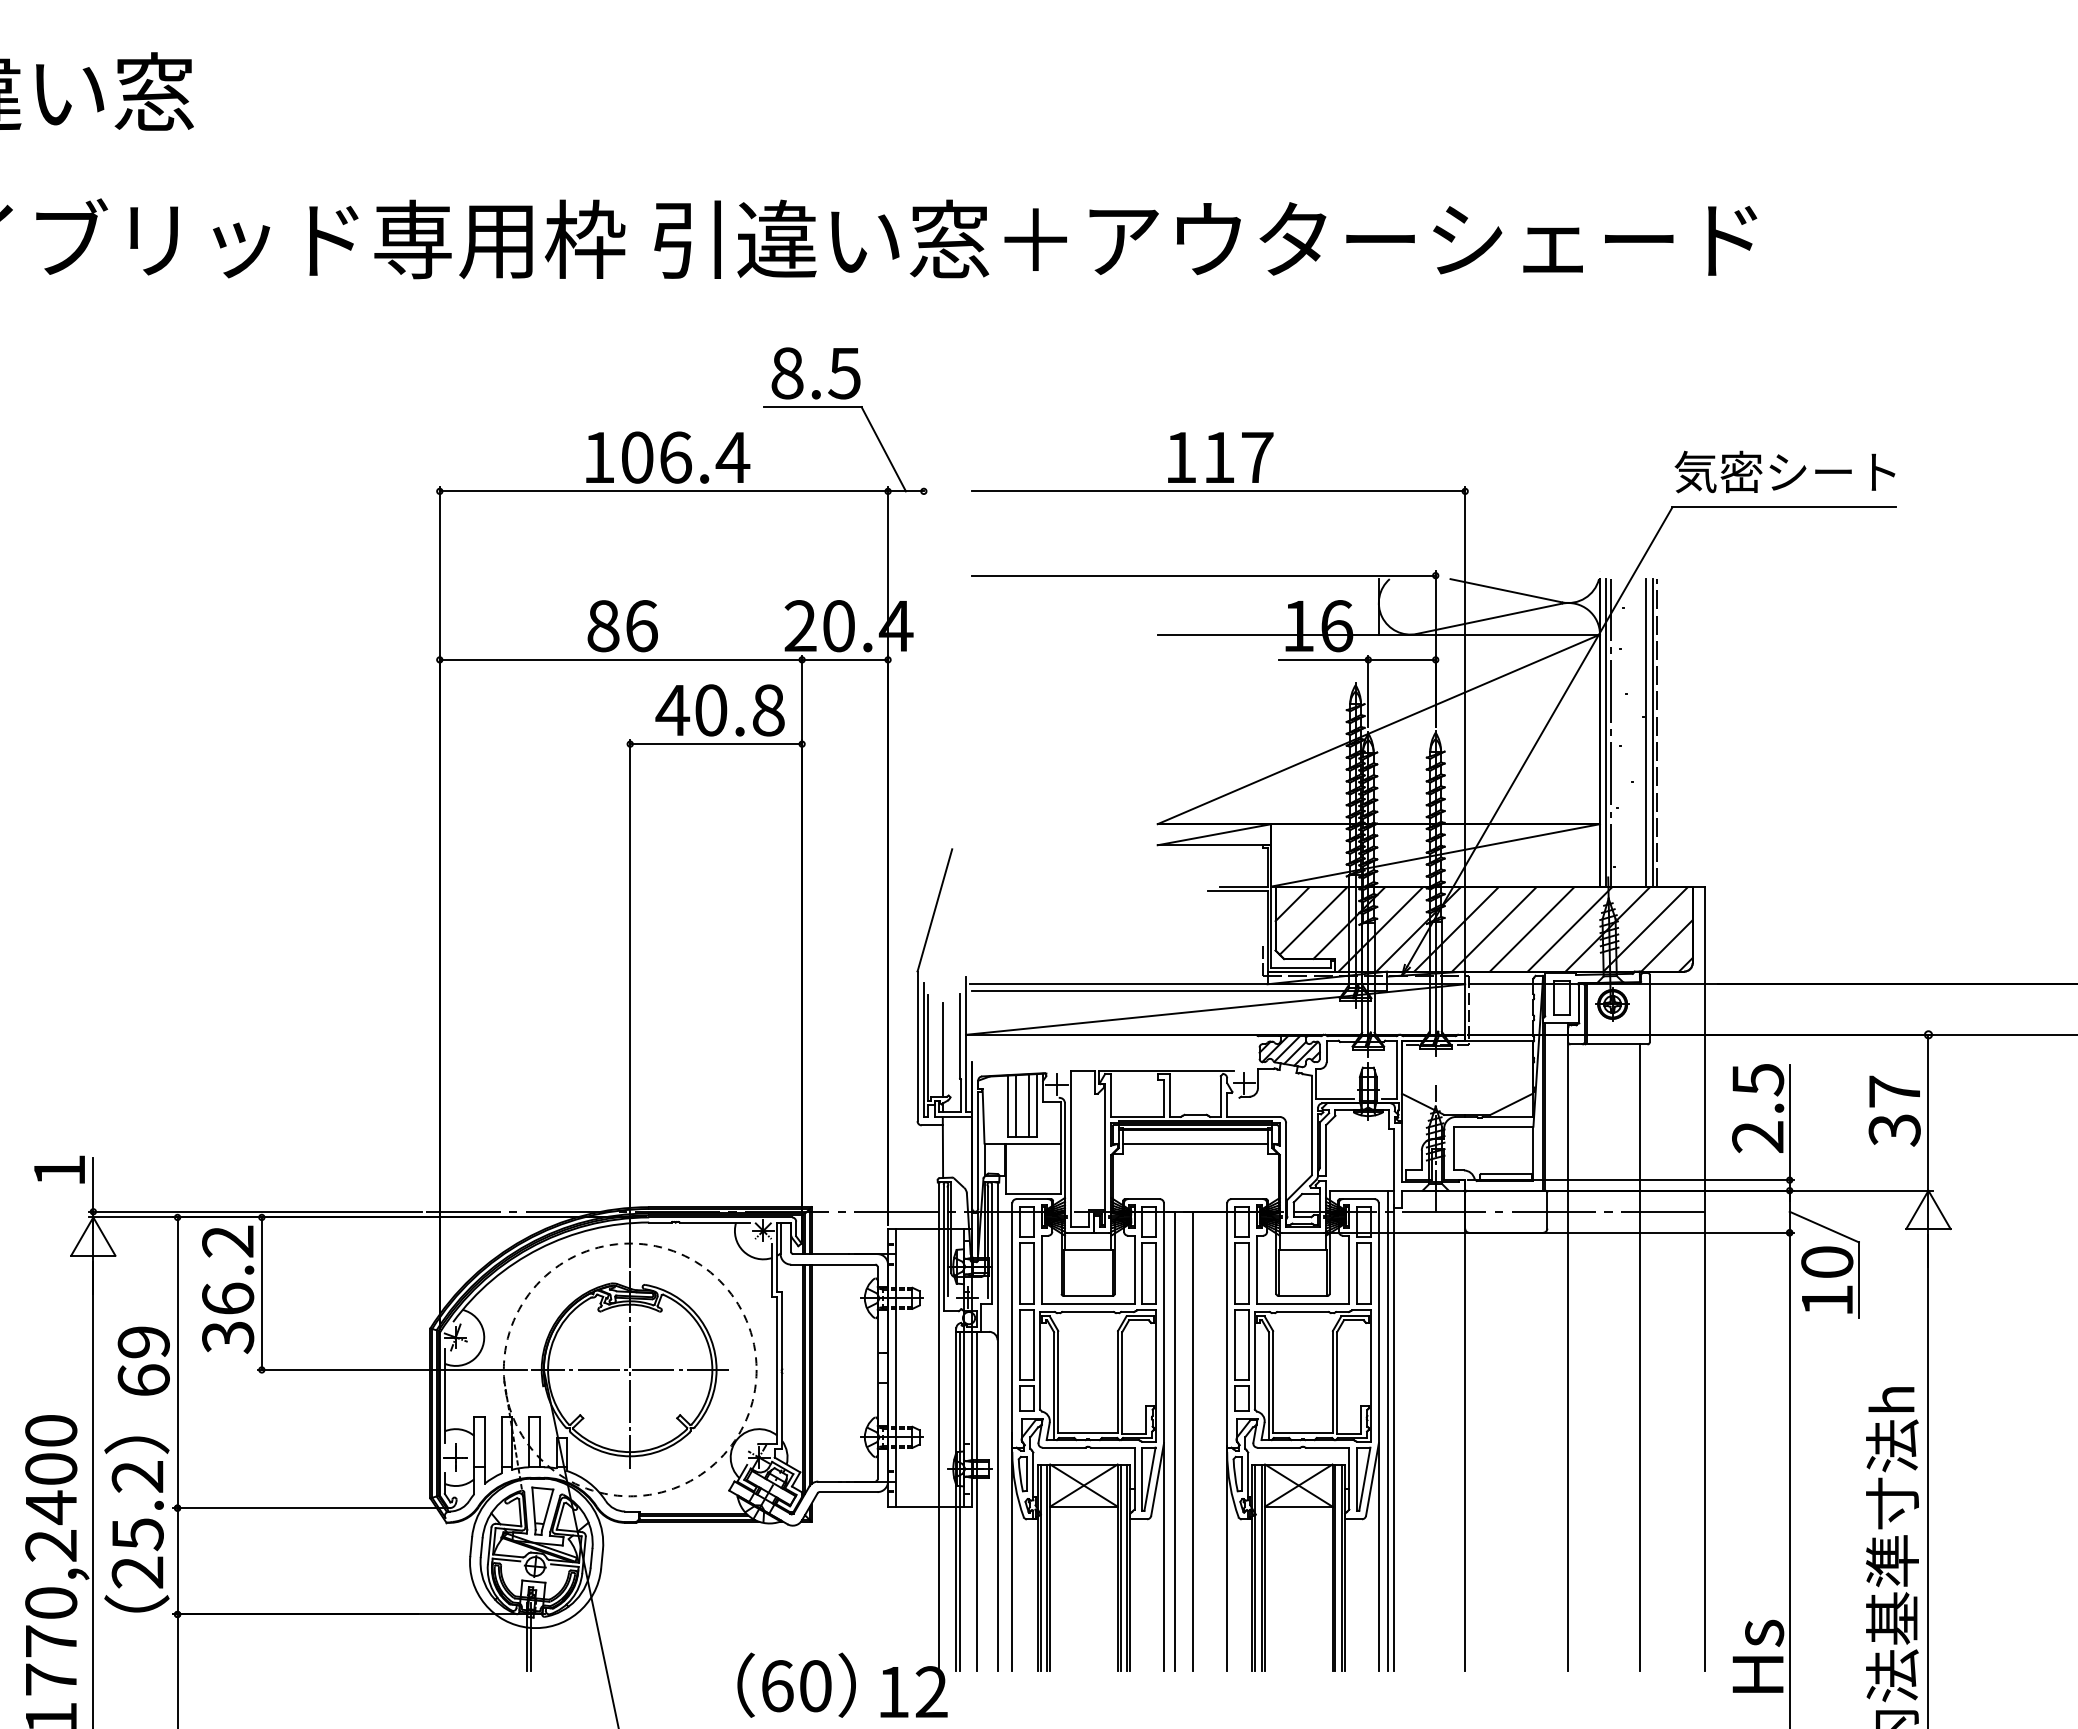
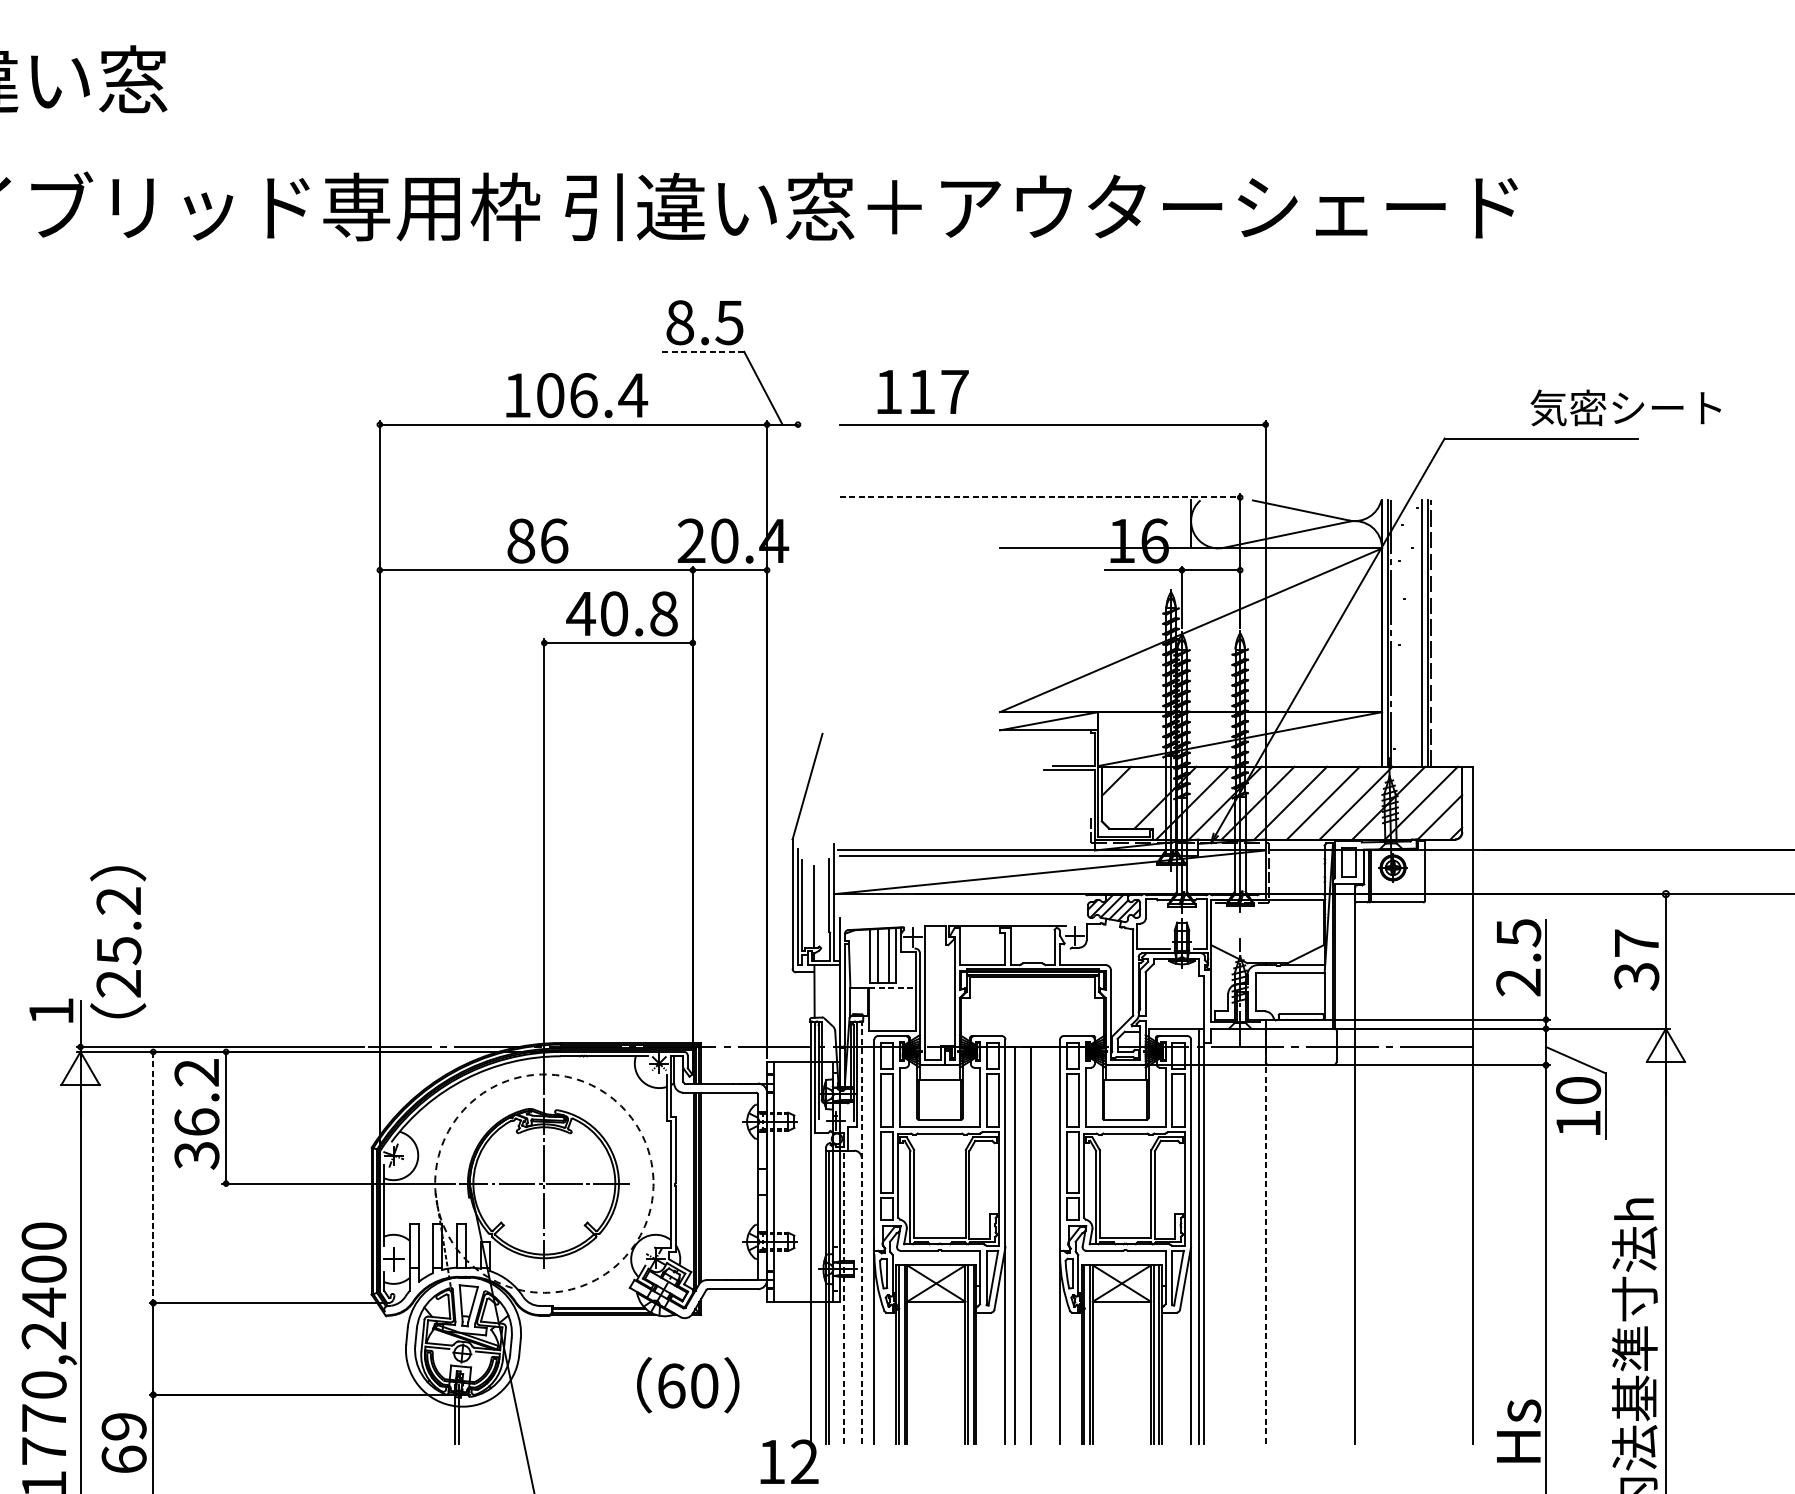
line: (812, 407) -> (701, 352), solid -> dashed
text: (1220, 457) -> (922, 391), moved
text: (1784, 471) -> (1625, 407), moved
line: (1204, 575) -> (1040, 497), solid -> dashed
line: (1313, 920) -> (1134, 795), removed
line: (1033, 1143) -> (892, 988), solid -> dashed
line: (1195, 1144) -> (1032, 988), removed
line: (1639, 1357) -> (1416, 1172), removed
text: (143, 1360) -> (123, 1442), moved
line: (177, 1363) -> (153, 1178), solid -> dashed
line: (997, 1426) -> (861, 1232), solid -> dashed
line: (1465, 1426) -> (1265, 1232), solid -> dashed
line: (977, 1501) -> (844, 1297), solid -> dashed
text: (136, 1524) -> (117, 942), moved
text: (796, 1684) -> (688, 1384), moved

